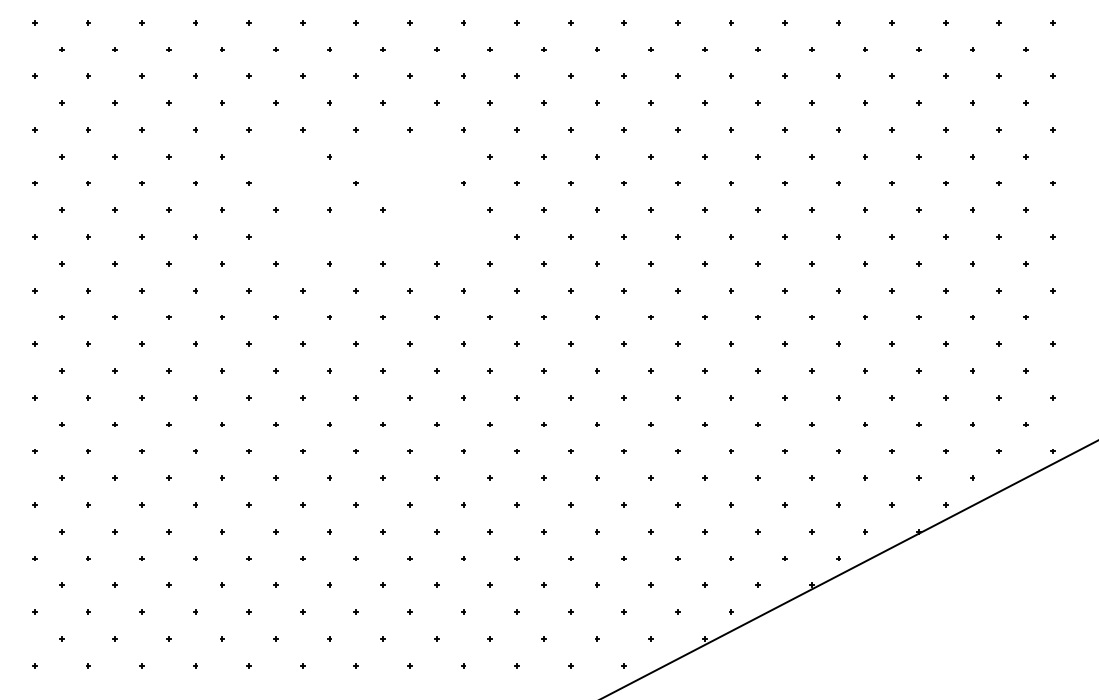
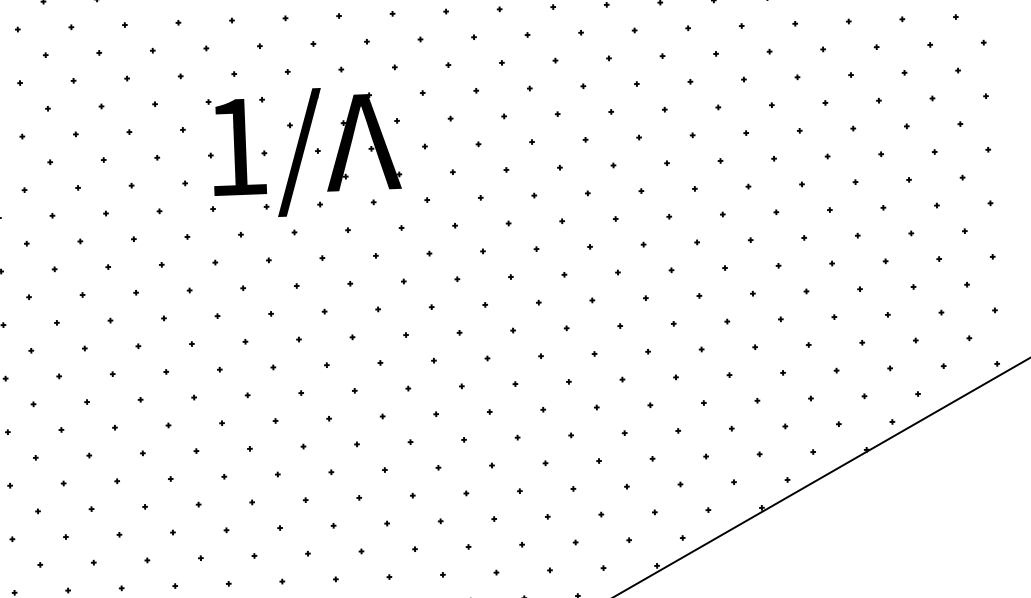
part: (369, 210) -> (304, 151), added

